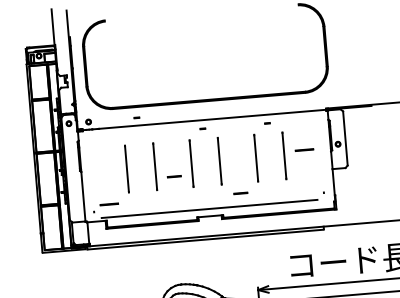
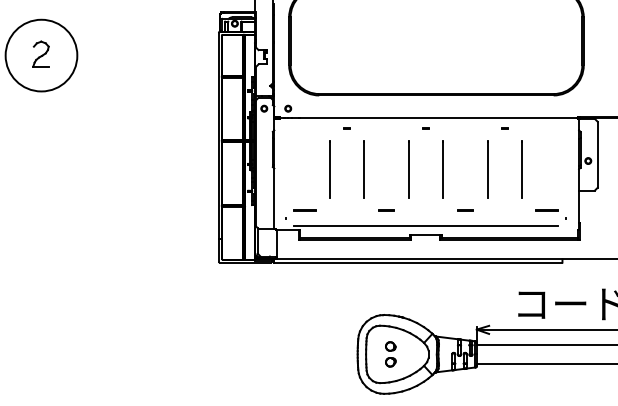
part: (136, 117) -> (346, 128), moved
line: (304, 149) -> (546, 210), moved
line: (174, 176) -> (386, 210), moved

